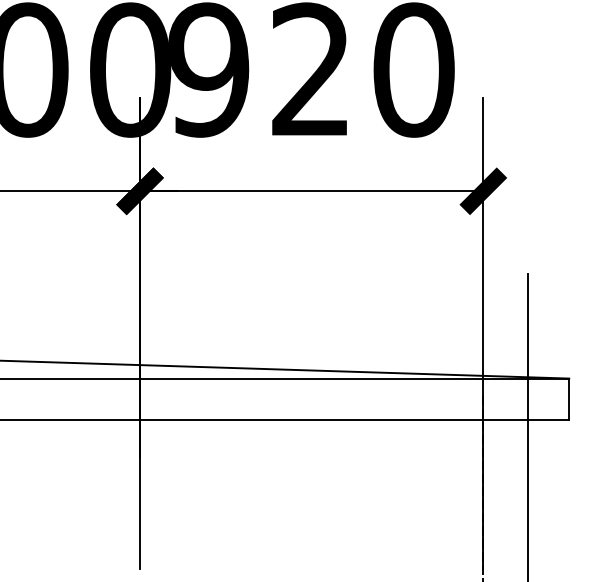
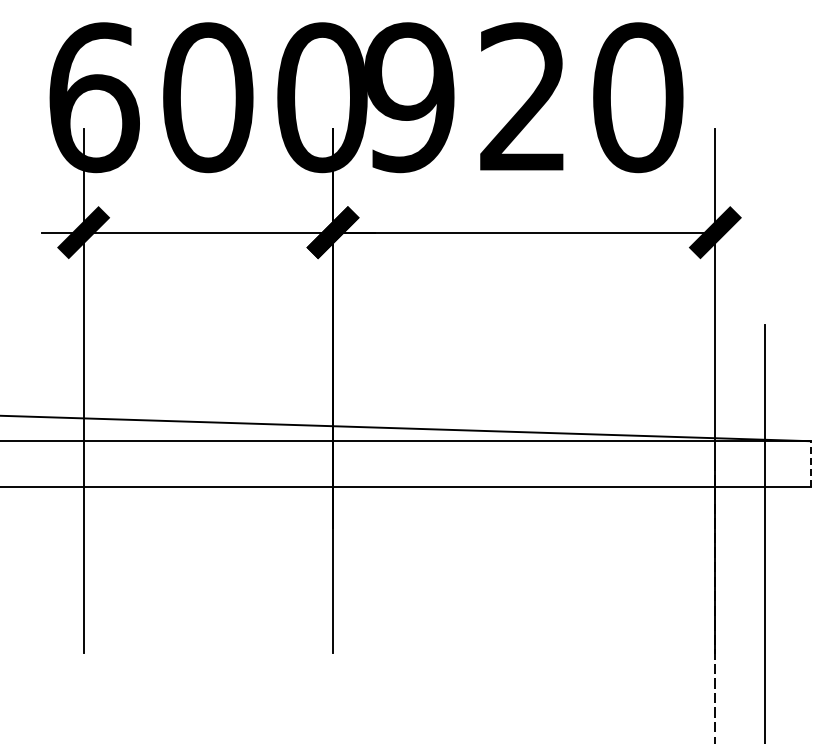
line: (568, 399) -> (810, 464), solid -> dashed

